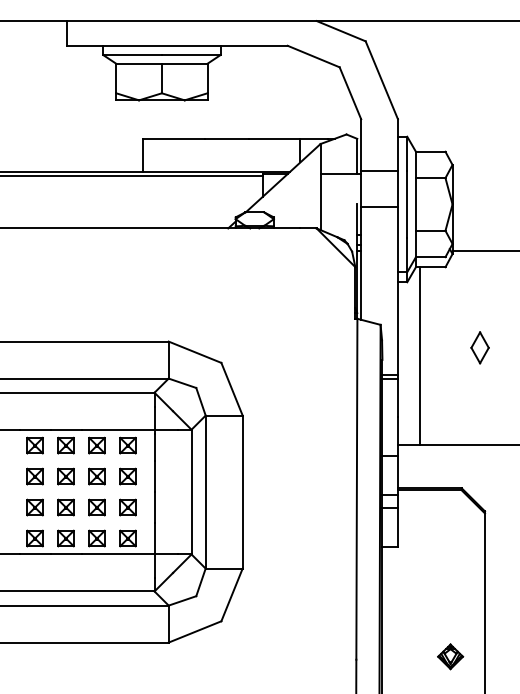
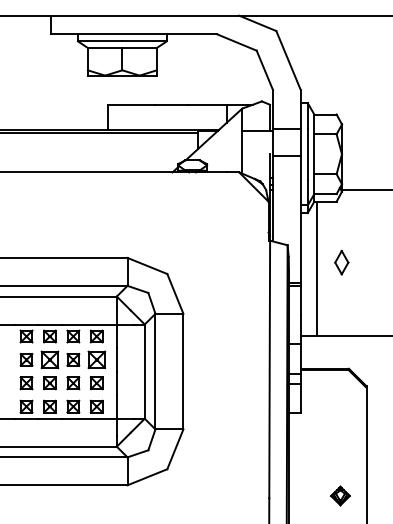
part: (479, 347) -> (341, 262), moved
part: (65, 476) -> (49, 359), size x1.4
part: (127, 476) -> (96, 359), size x1.4

